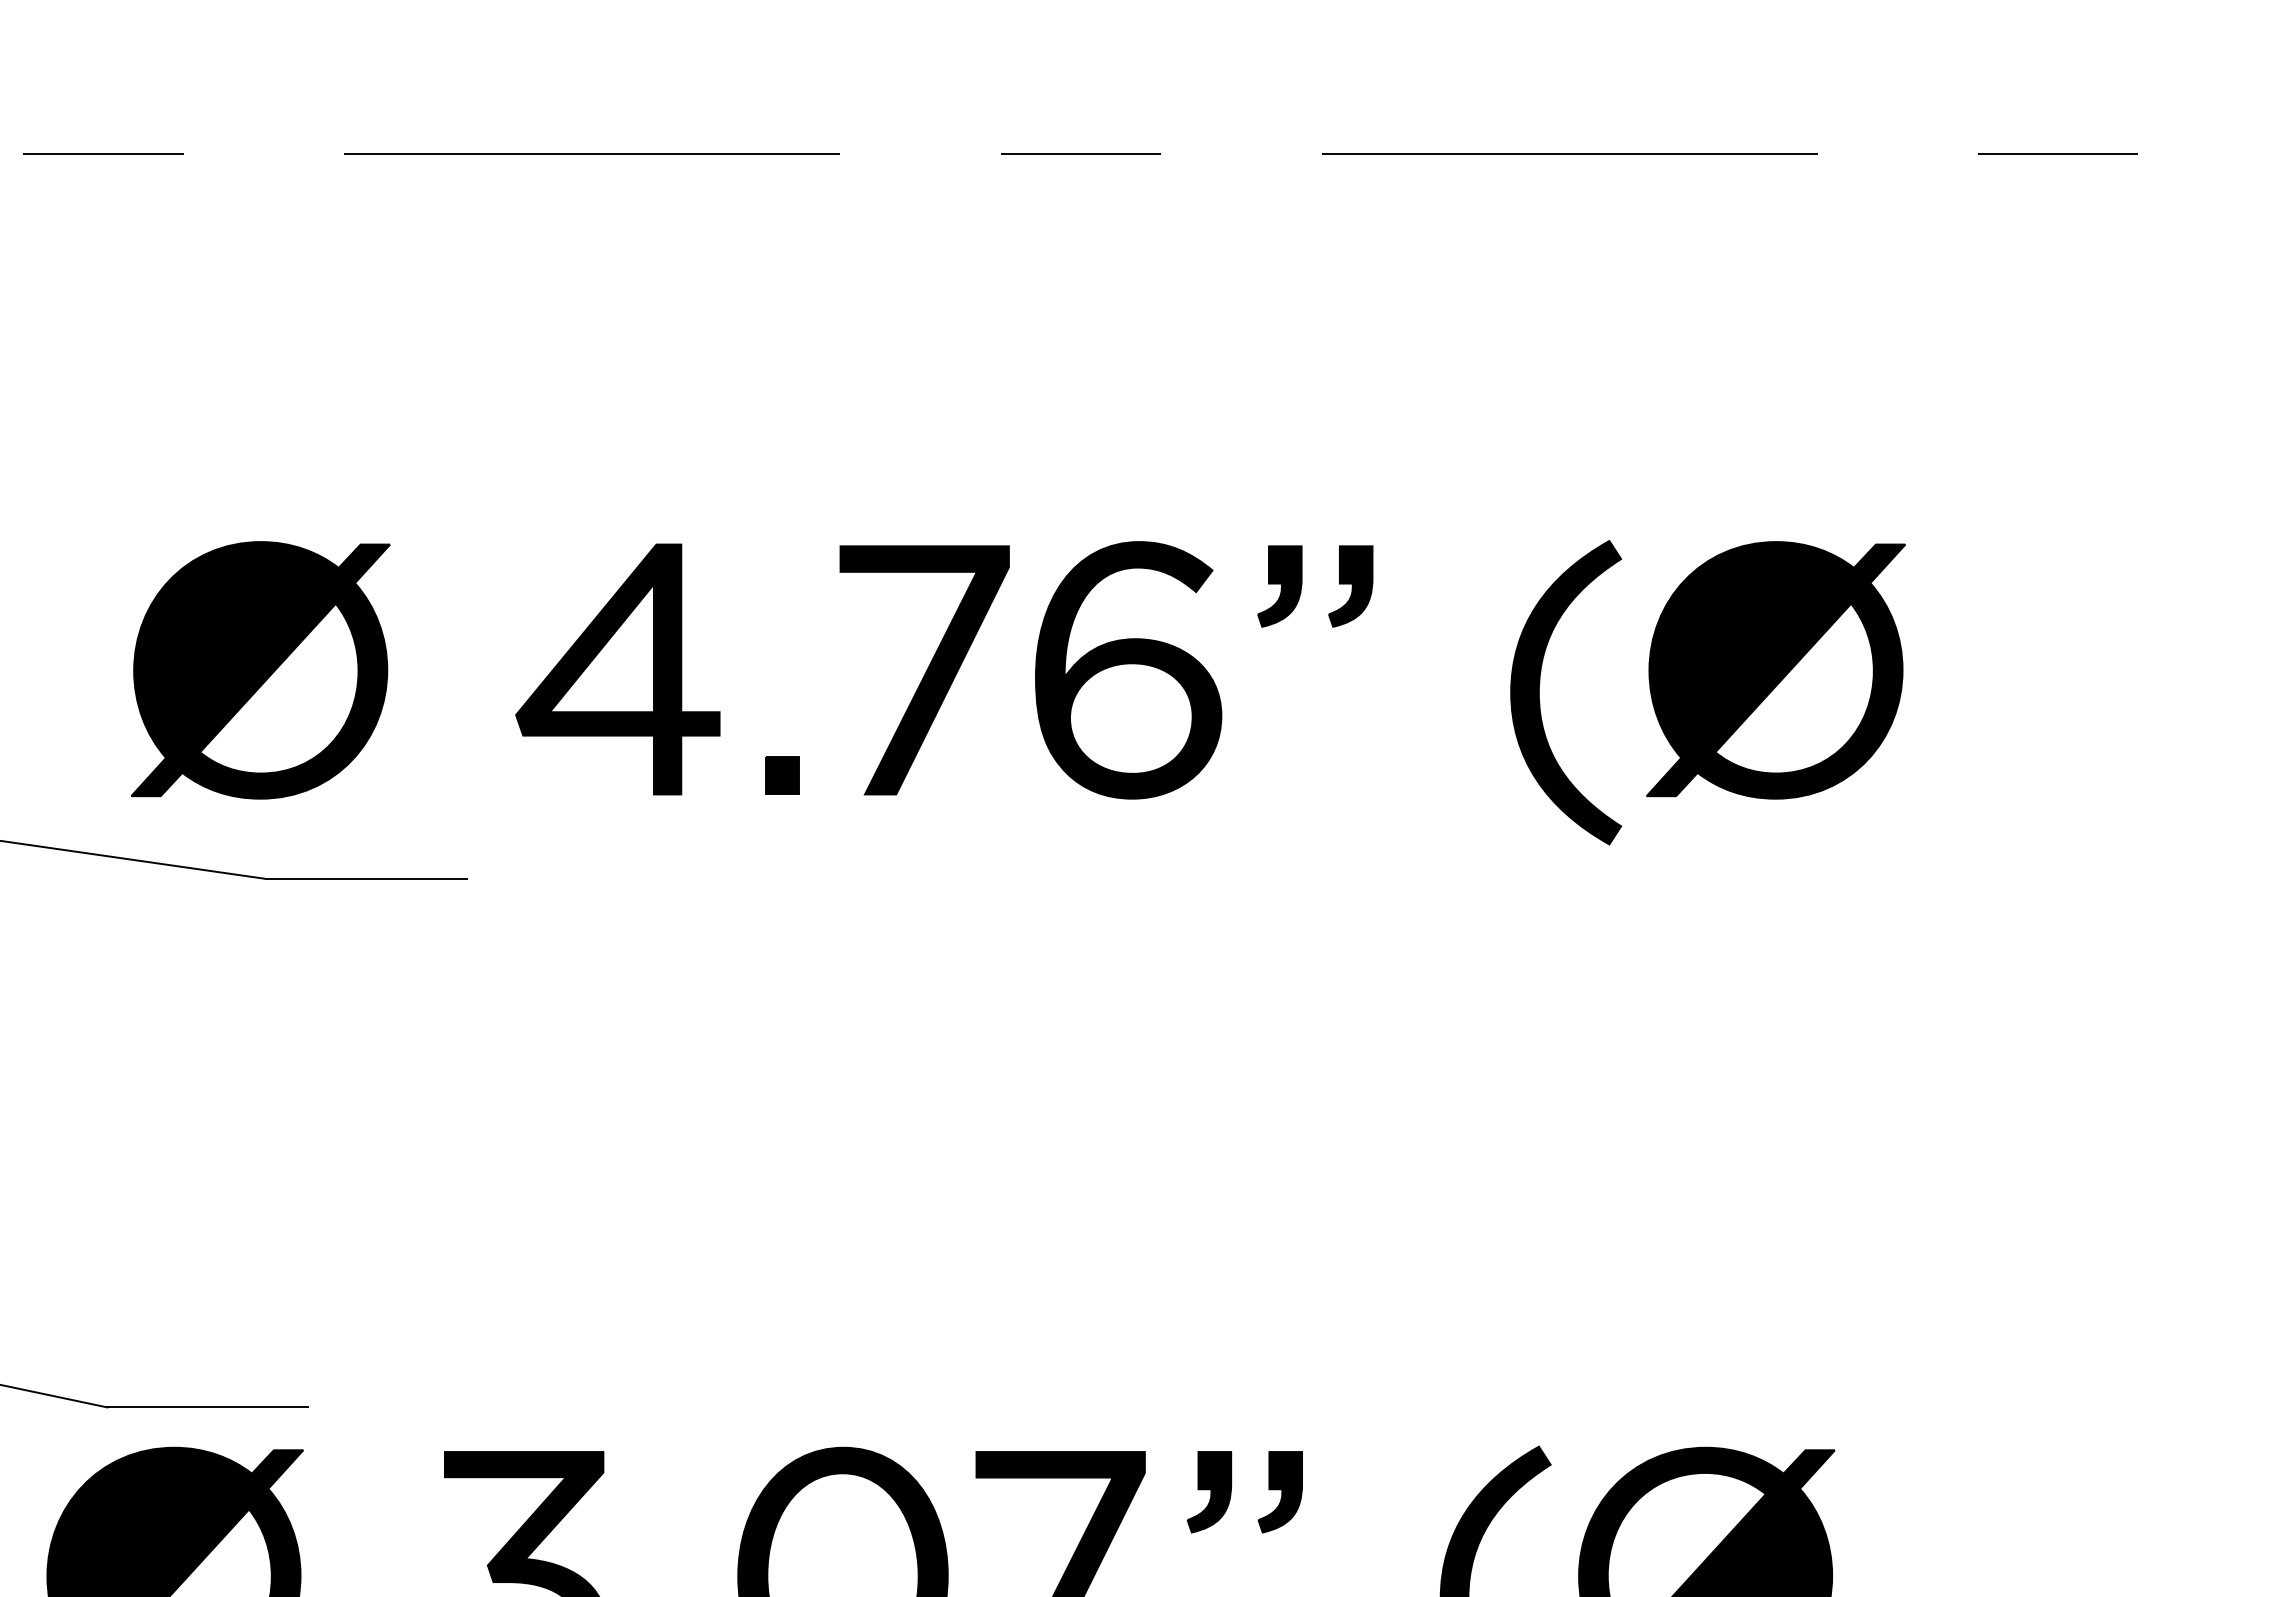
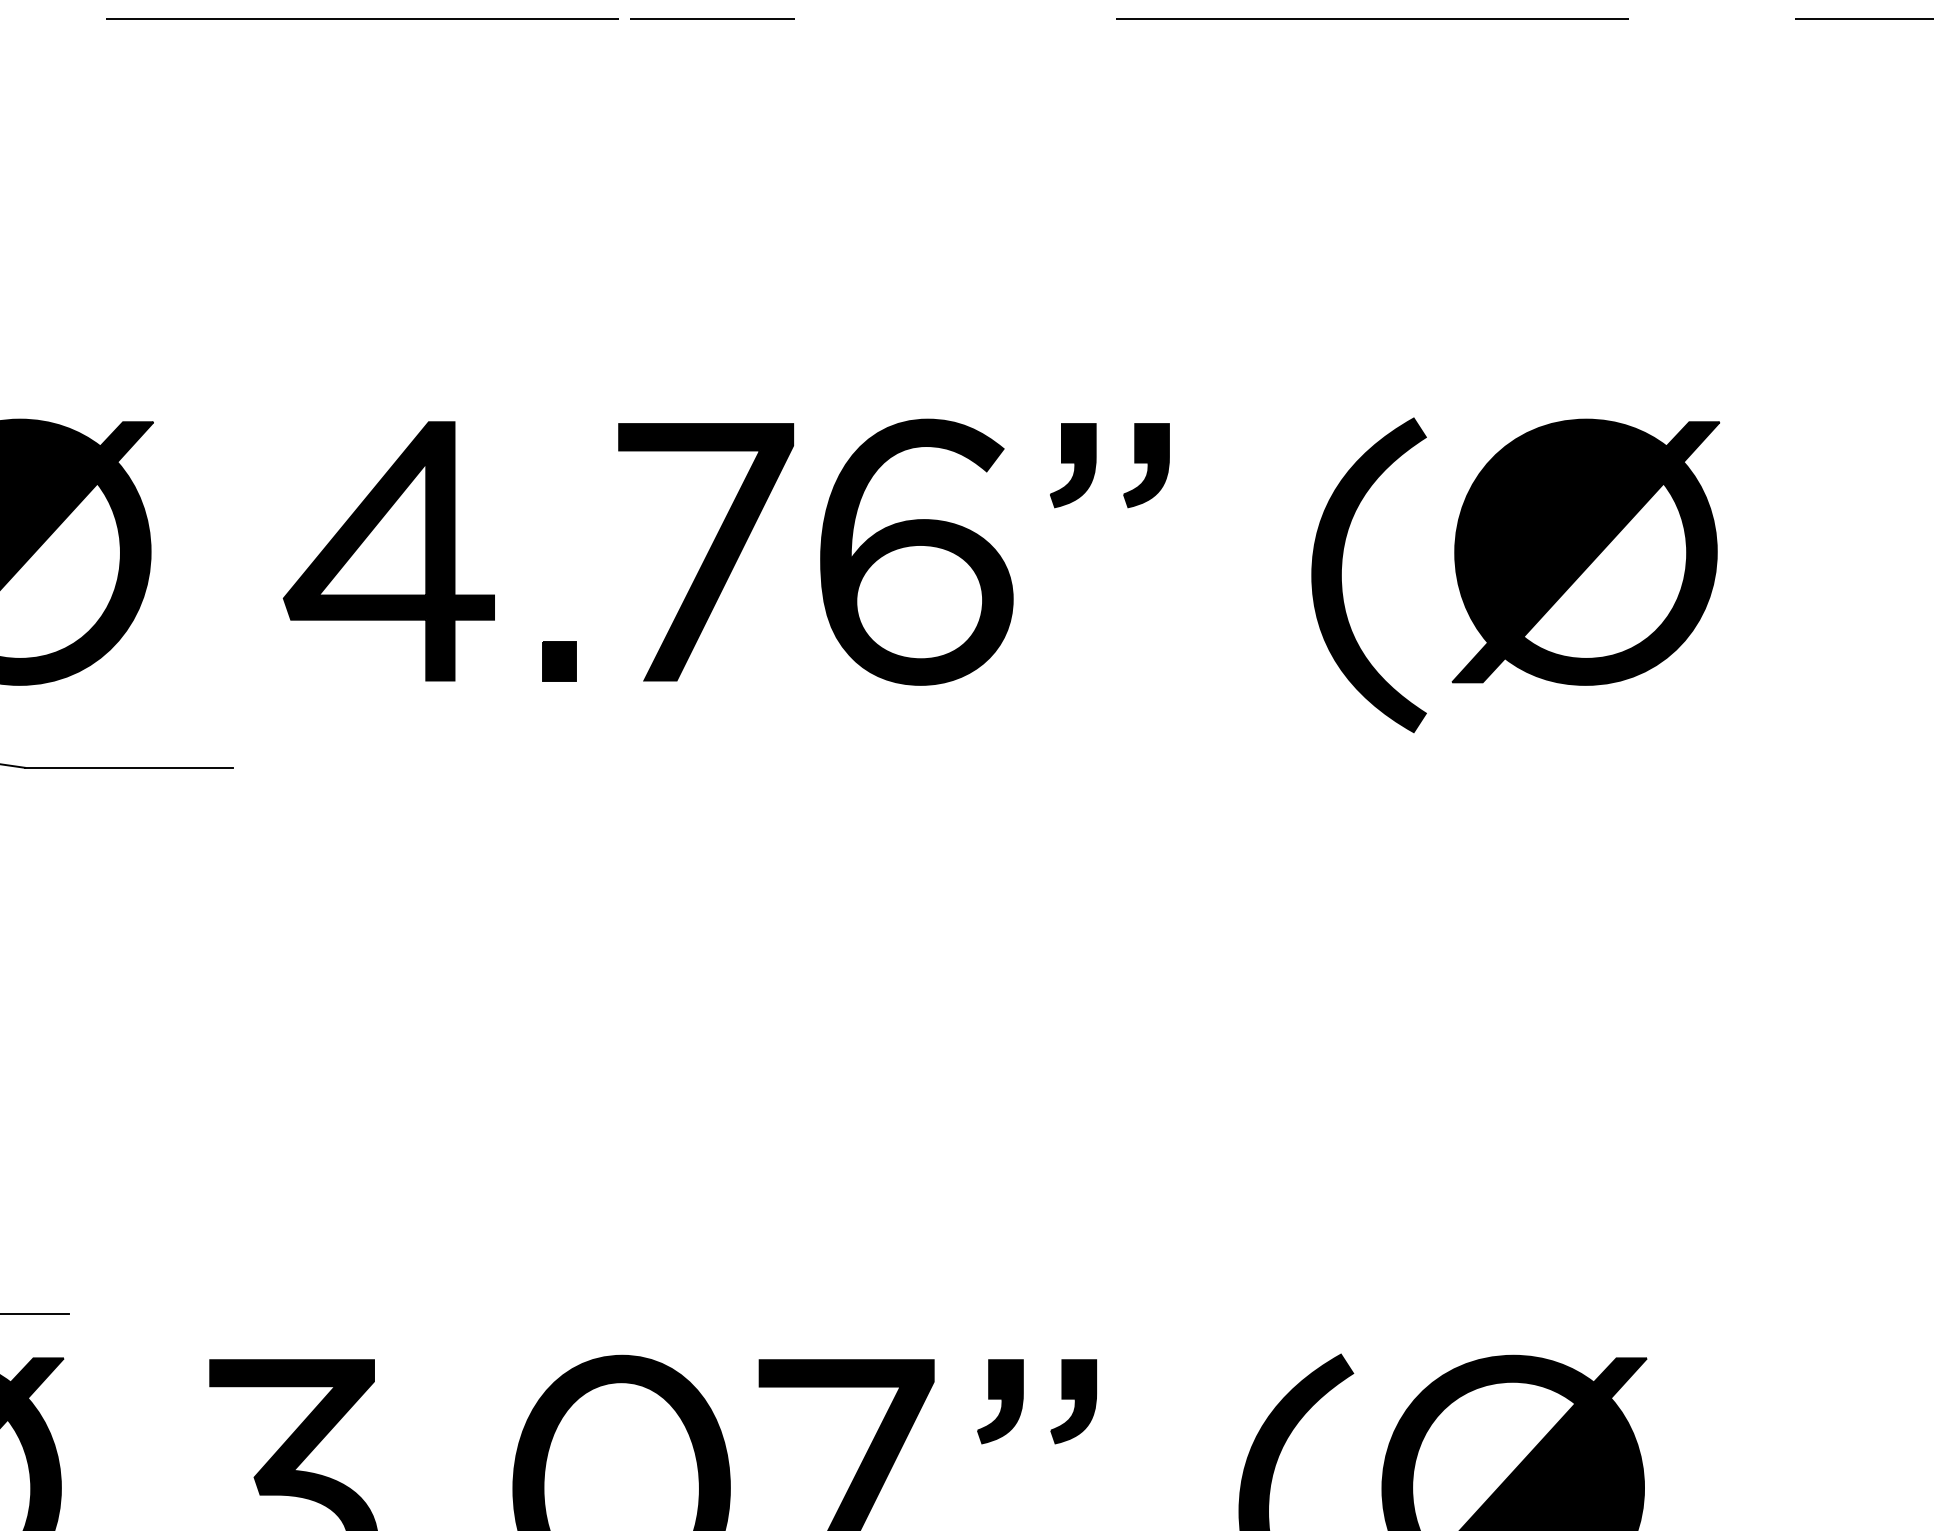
line: (1080, 153) -> (712, 18), moved

